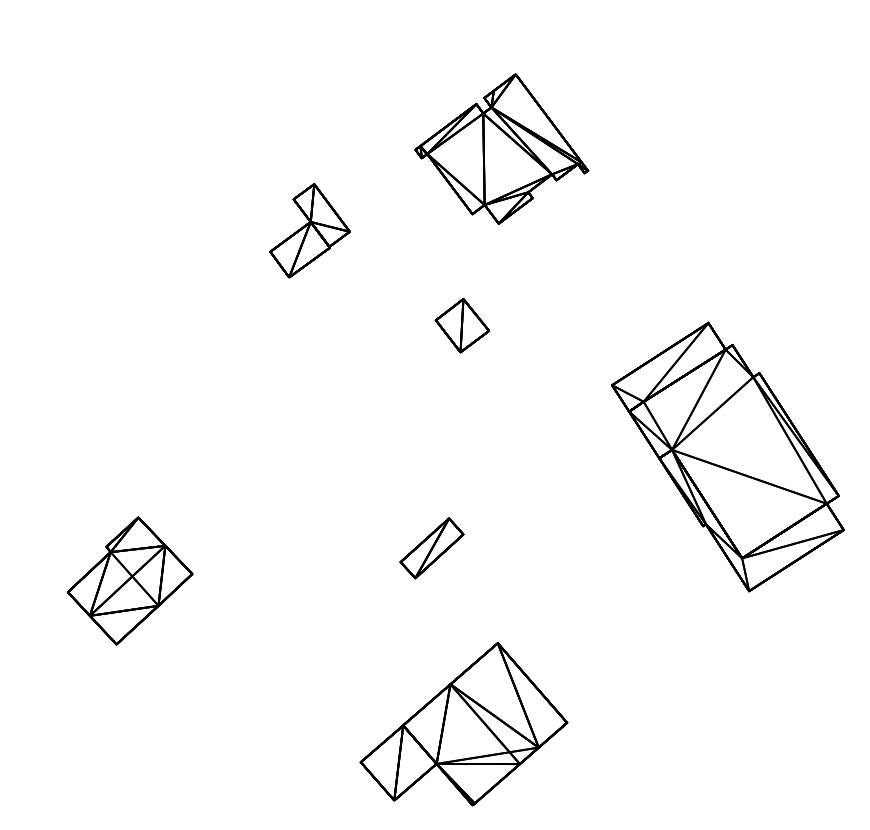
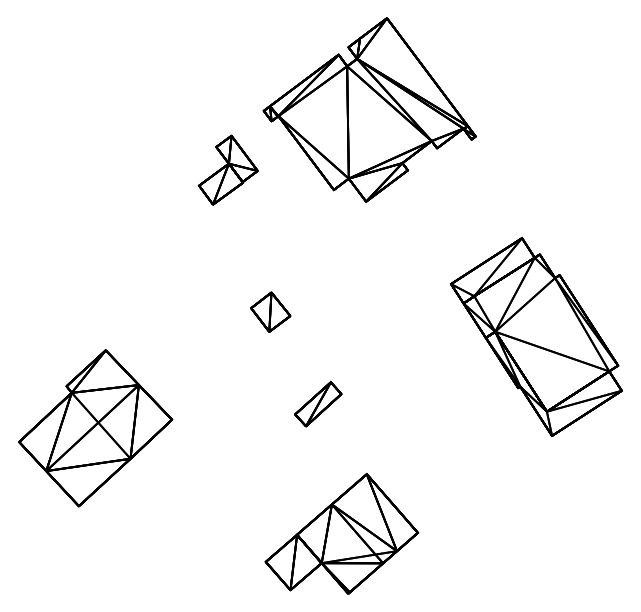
part: (501, 148) -> (369, 109), size x1.67
part: (462, 324) -> (270, 311), moved
part: (129, 581) -> (95, 428), size x1.67

